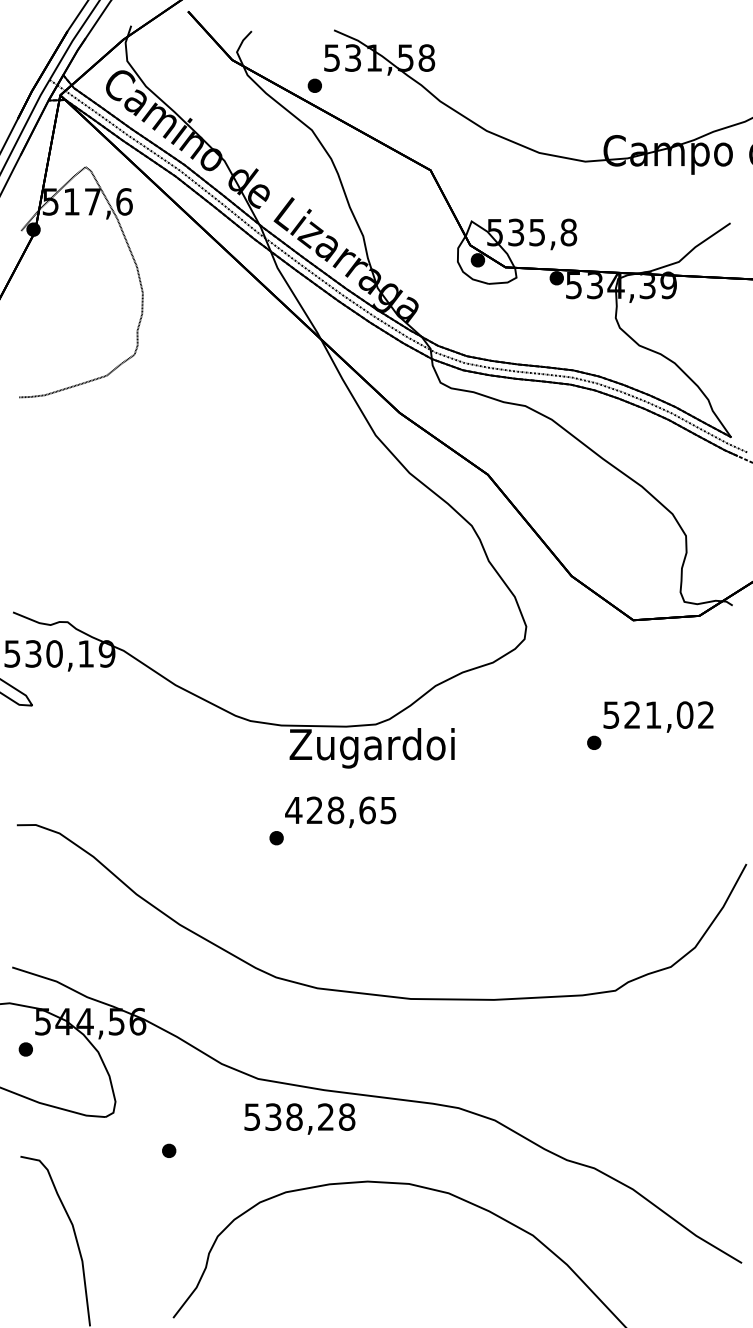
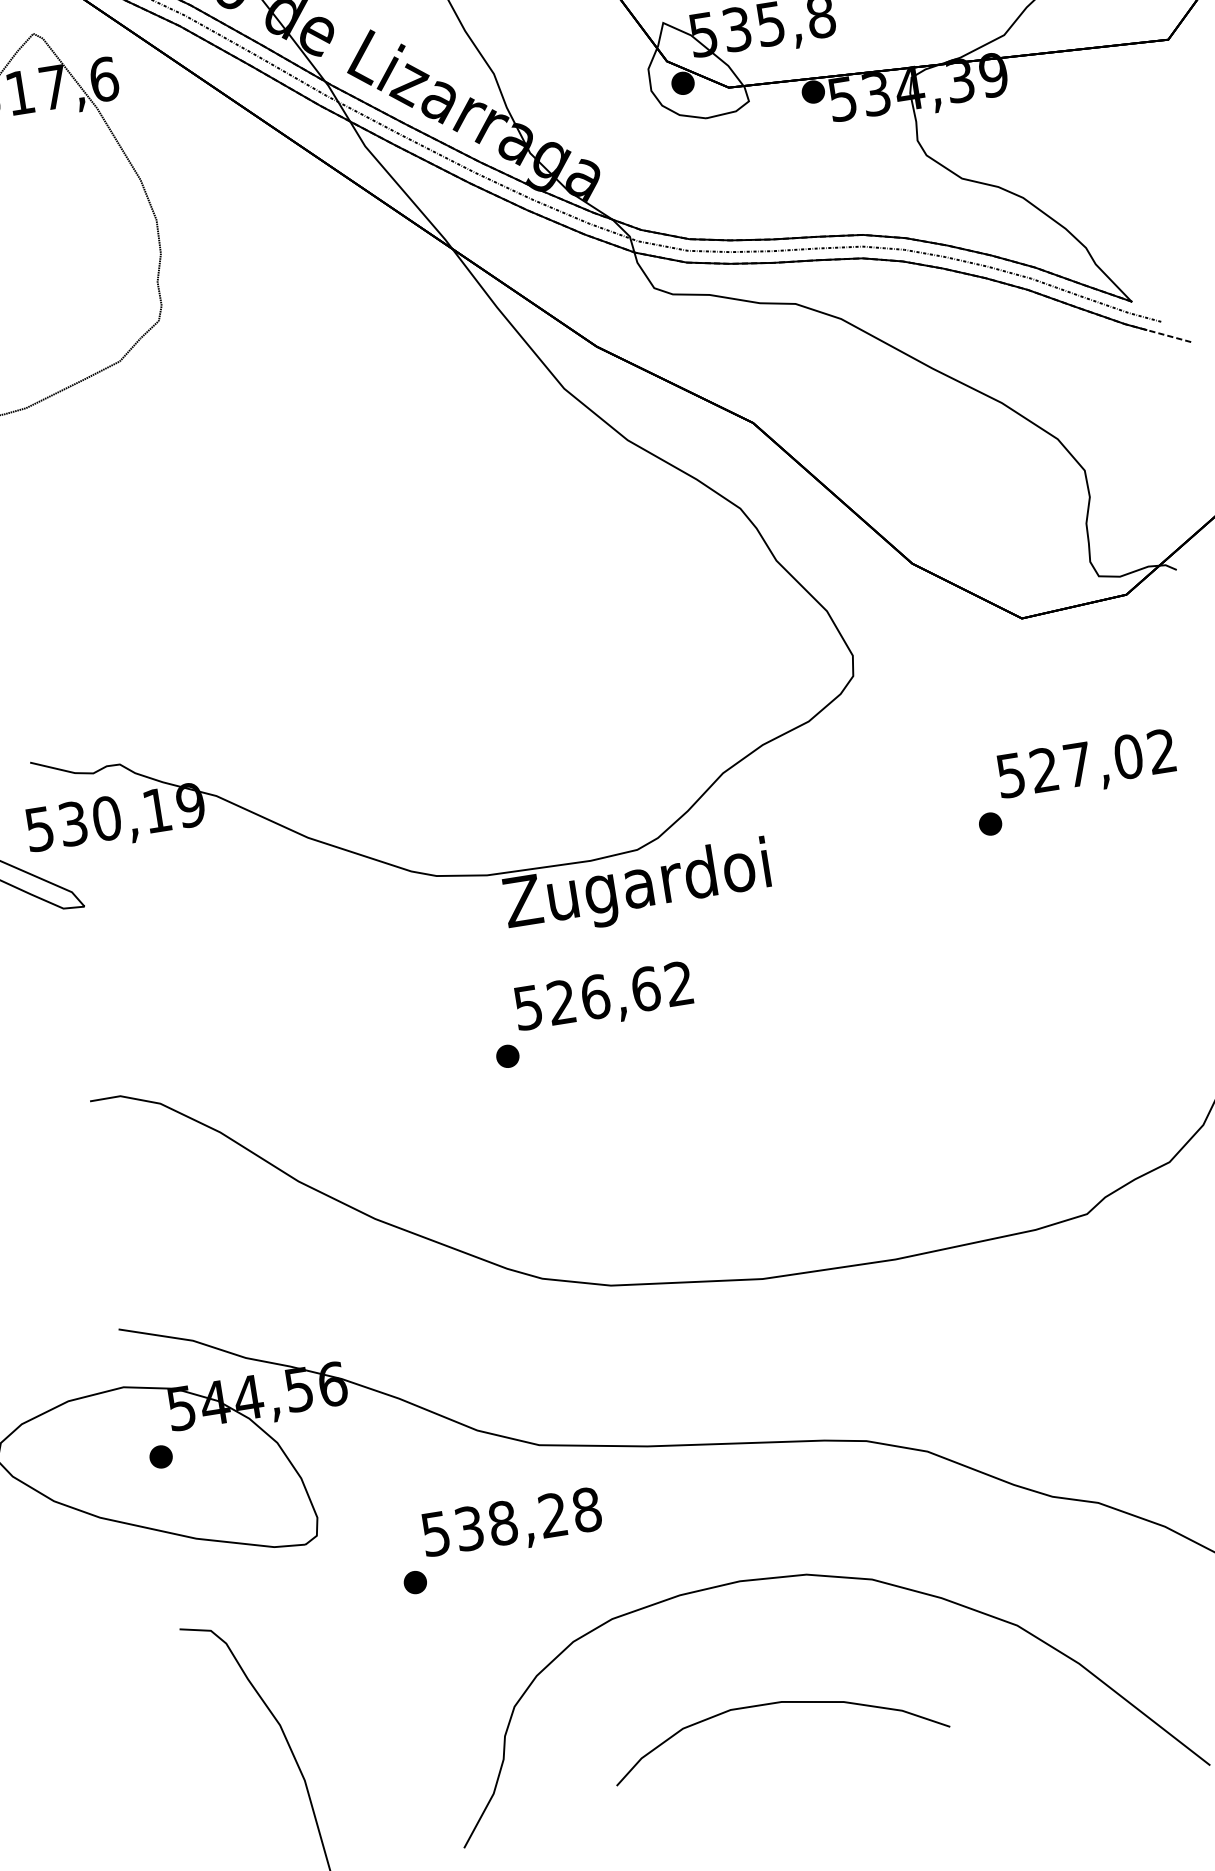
text: (653, 714) -> (1077, 763), 521,02 -> 527,02
text: (340, 810) -> (602, 996), 428,65 -> 526,62
text: (299, 1118) -> (511, 1524), moved
part: (377, 1260) -> (775, 1704), added

